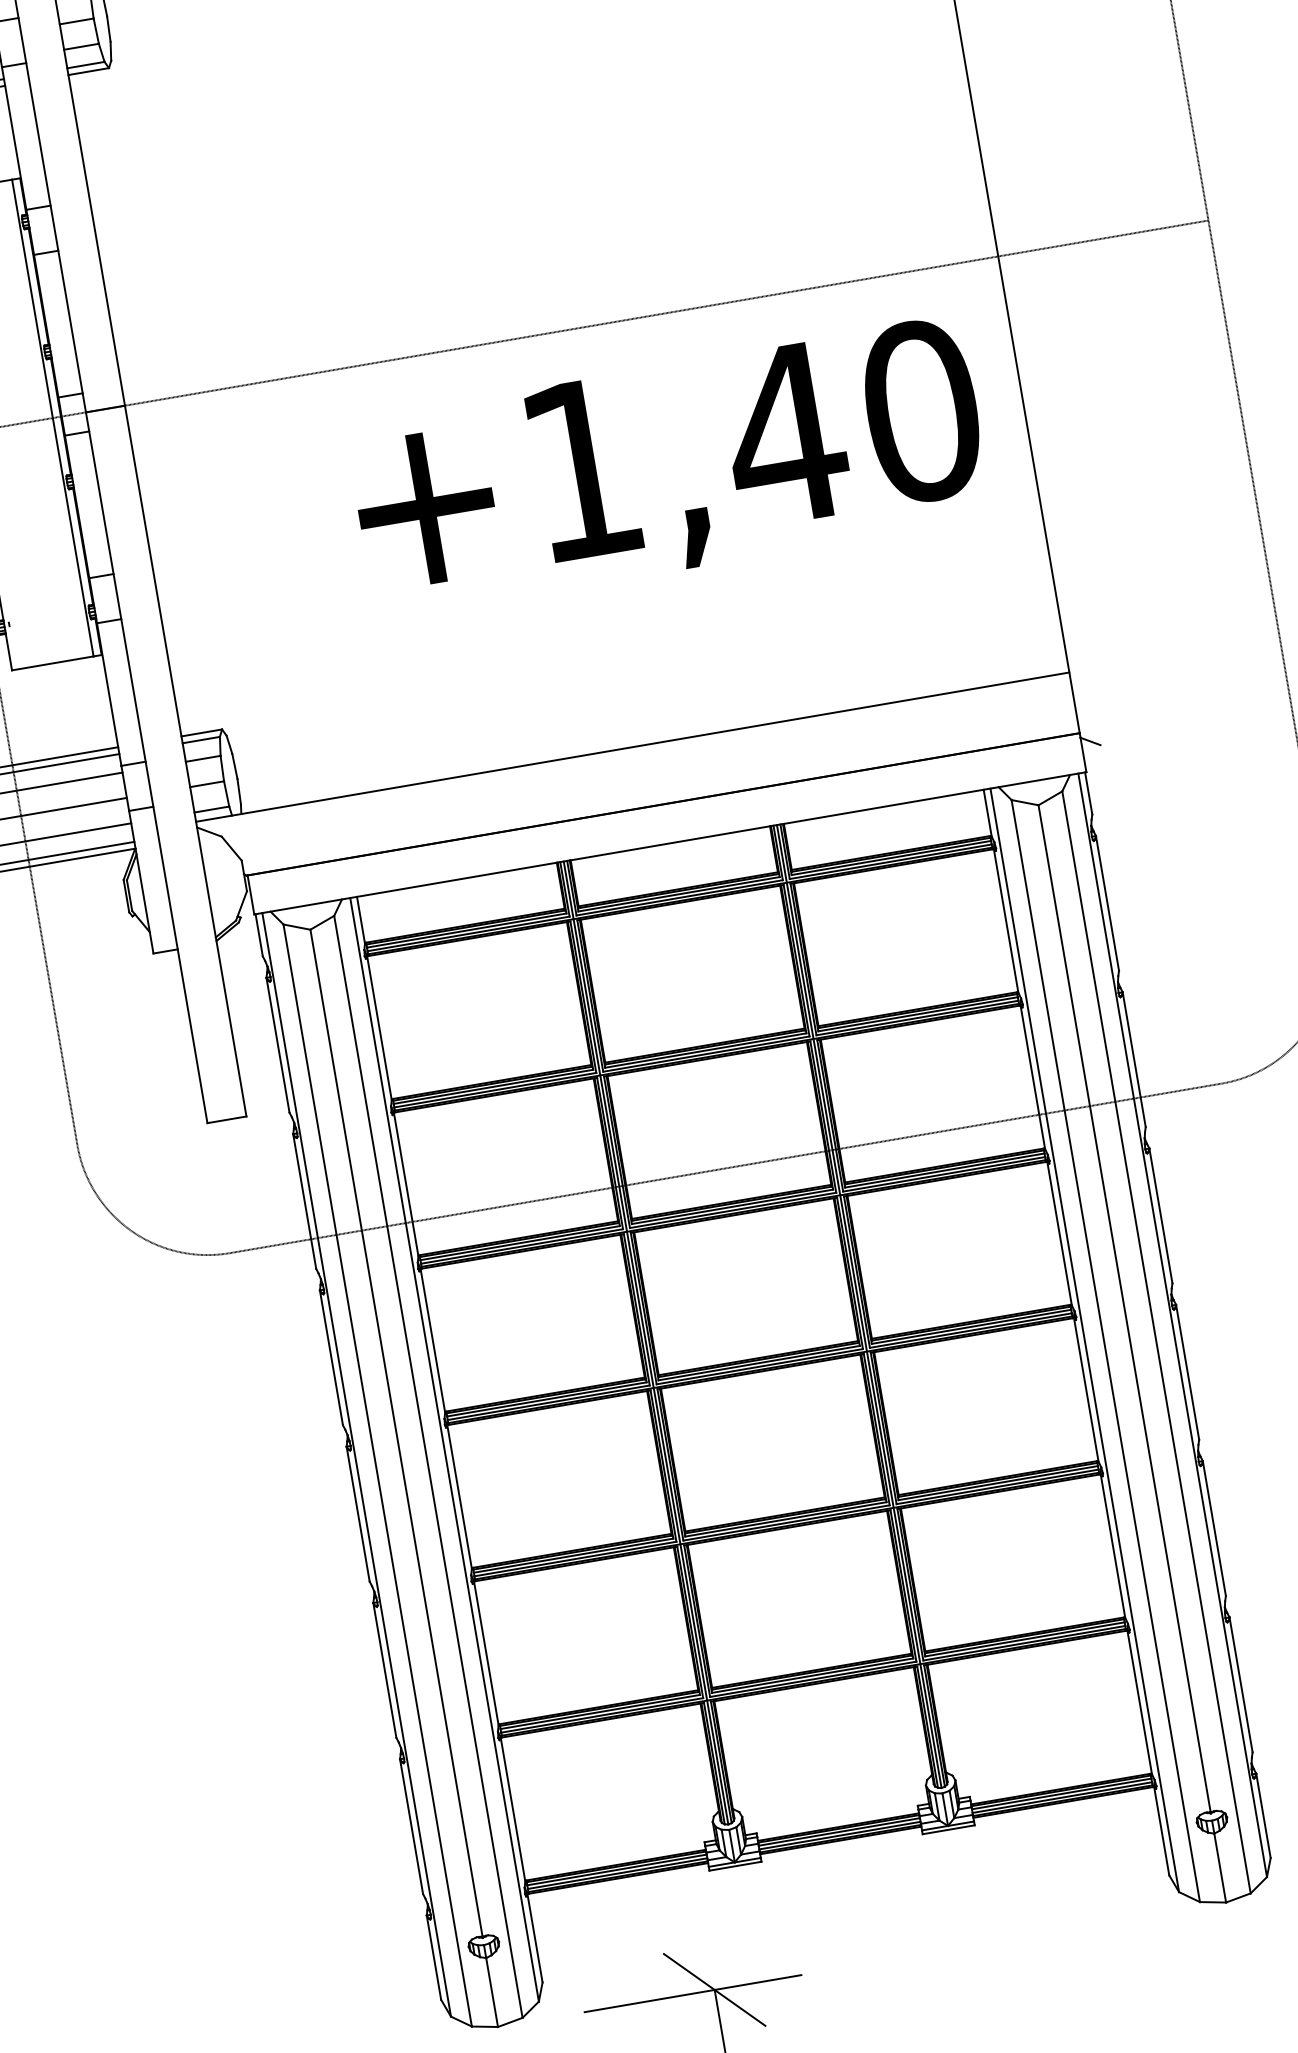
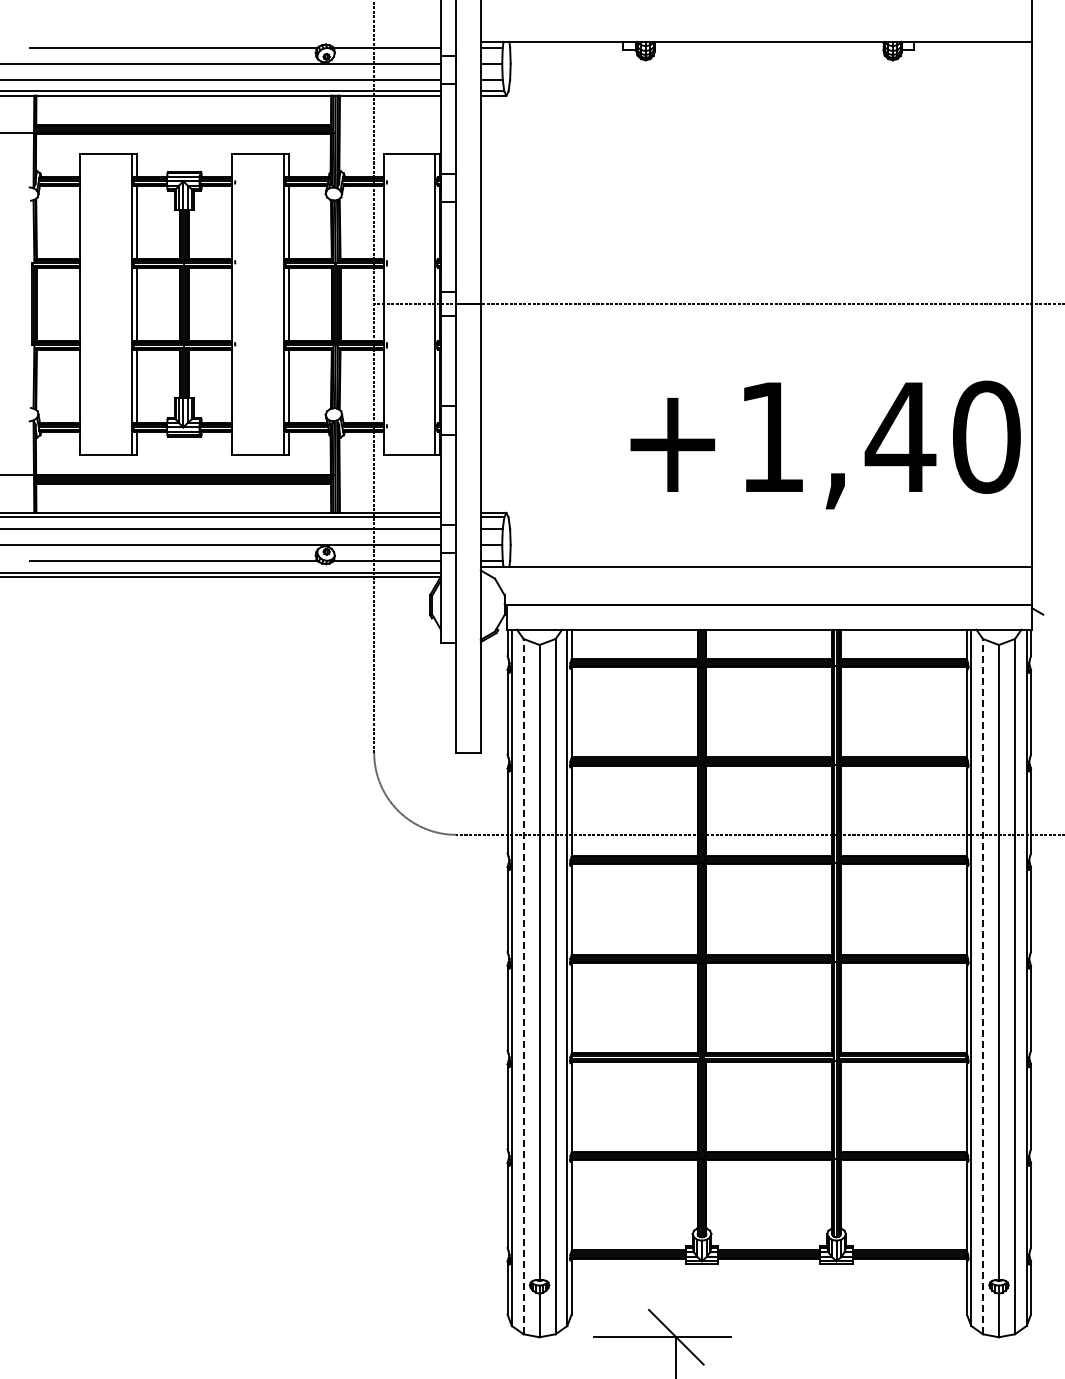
text: (668, 466) -> (825, 444), moved
line: (1106, 1350) -> (983, 986), solid -> dashed
line: (377, 1475) -> (523, 986), solid -> dashed

